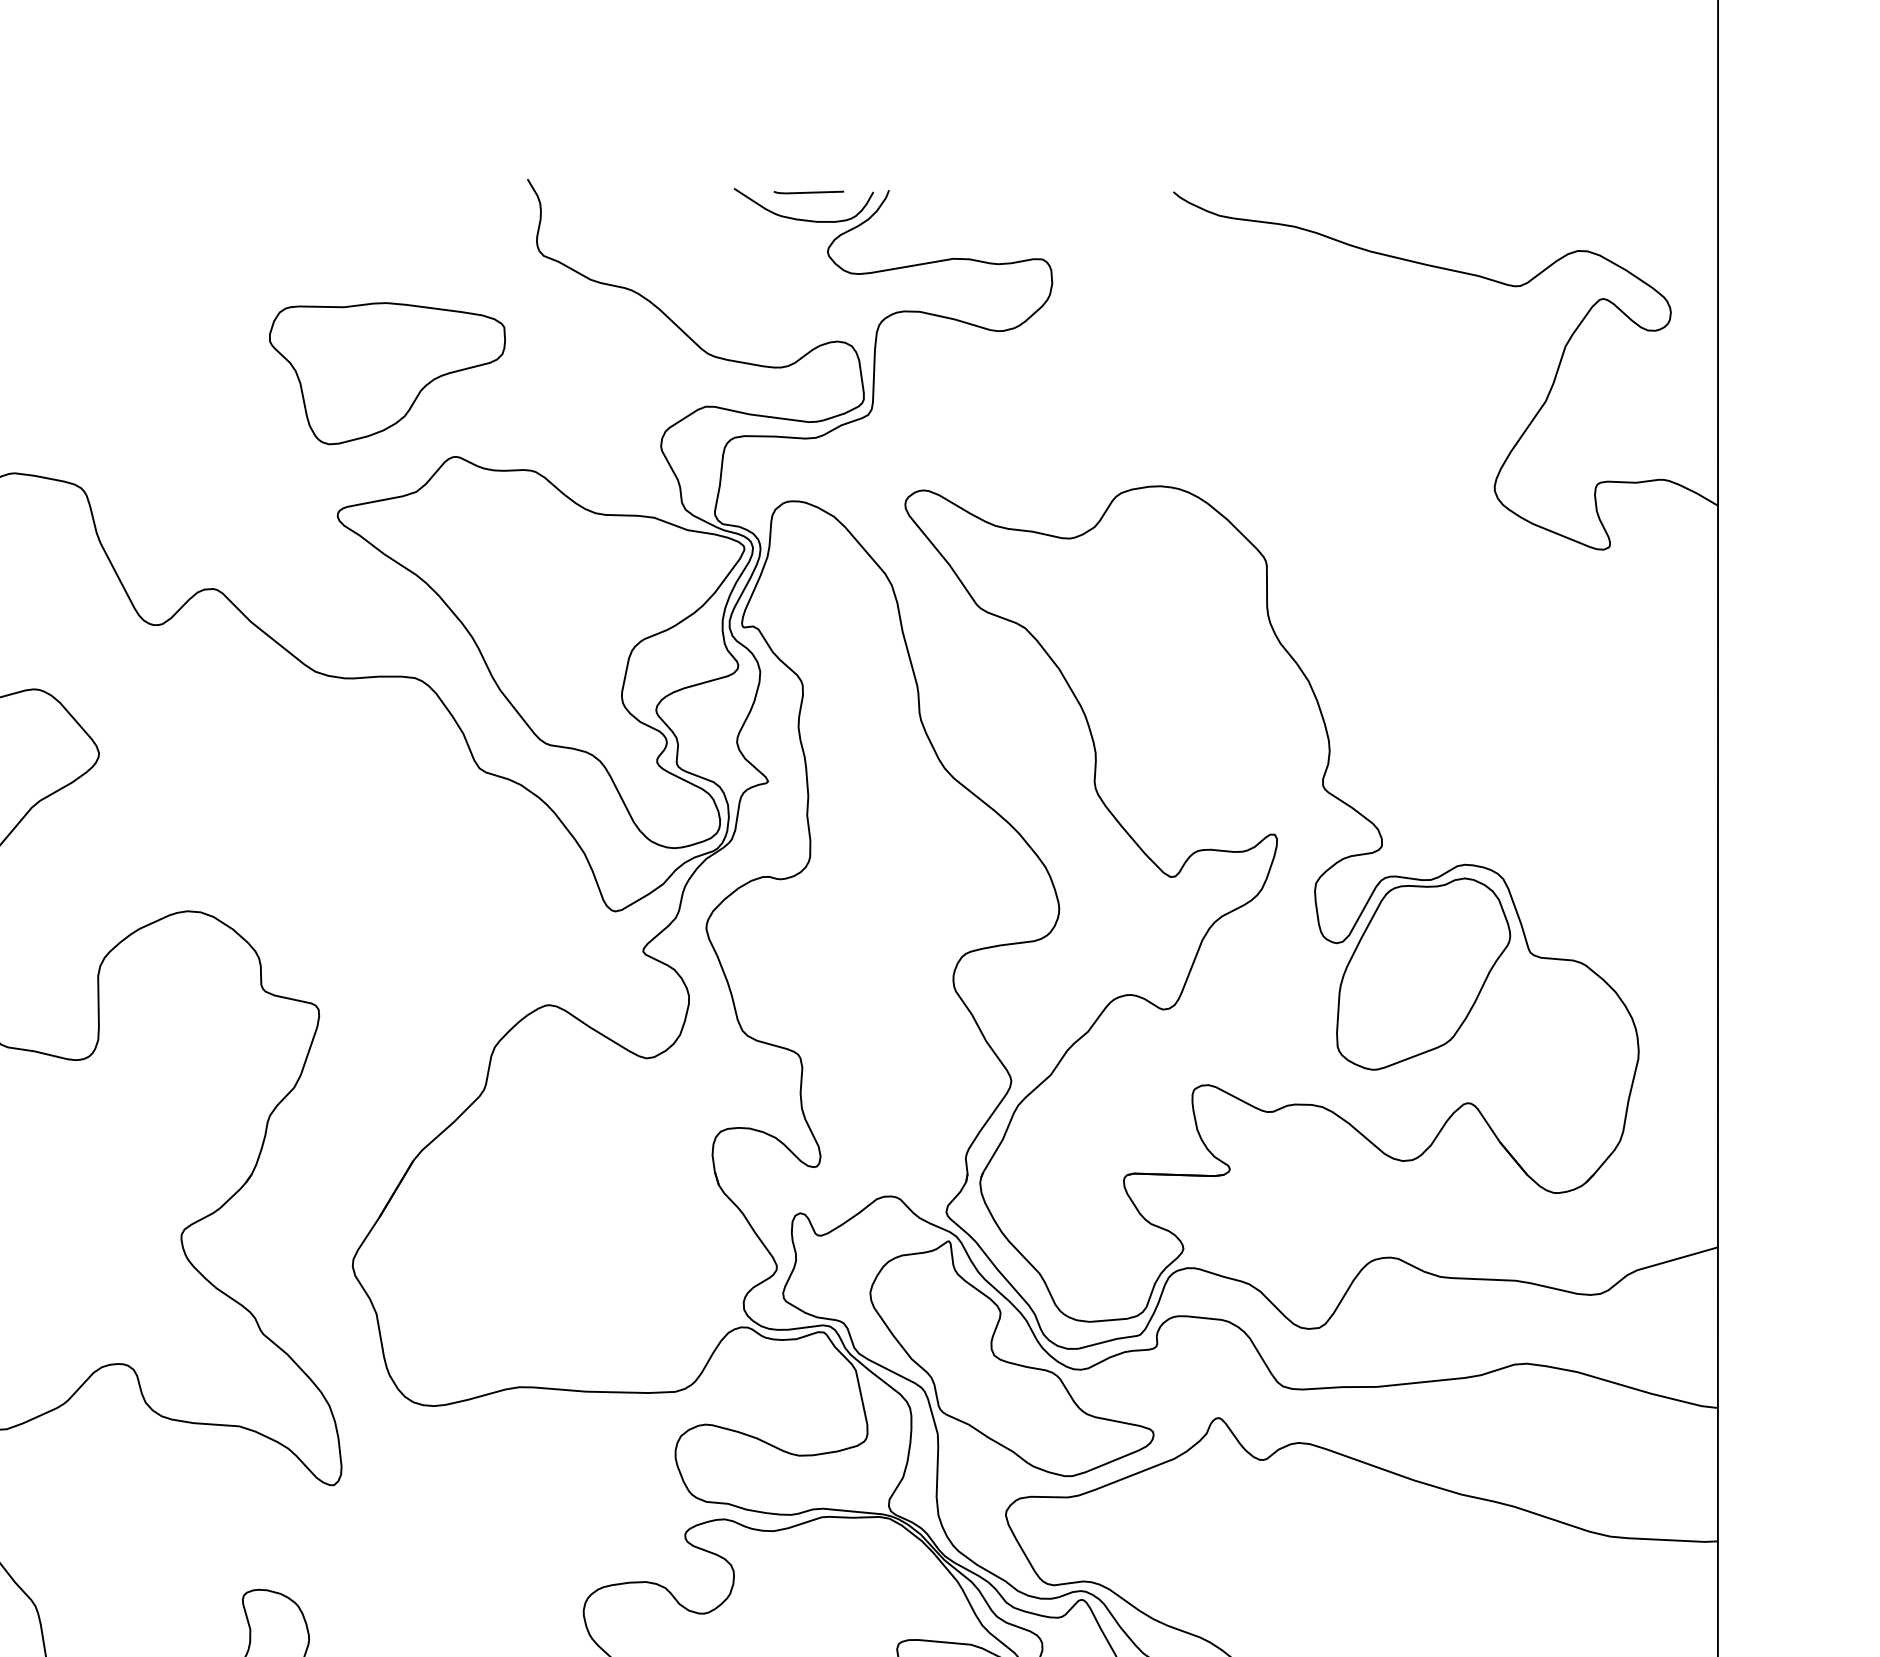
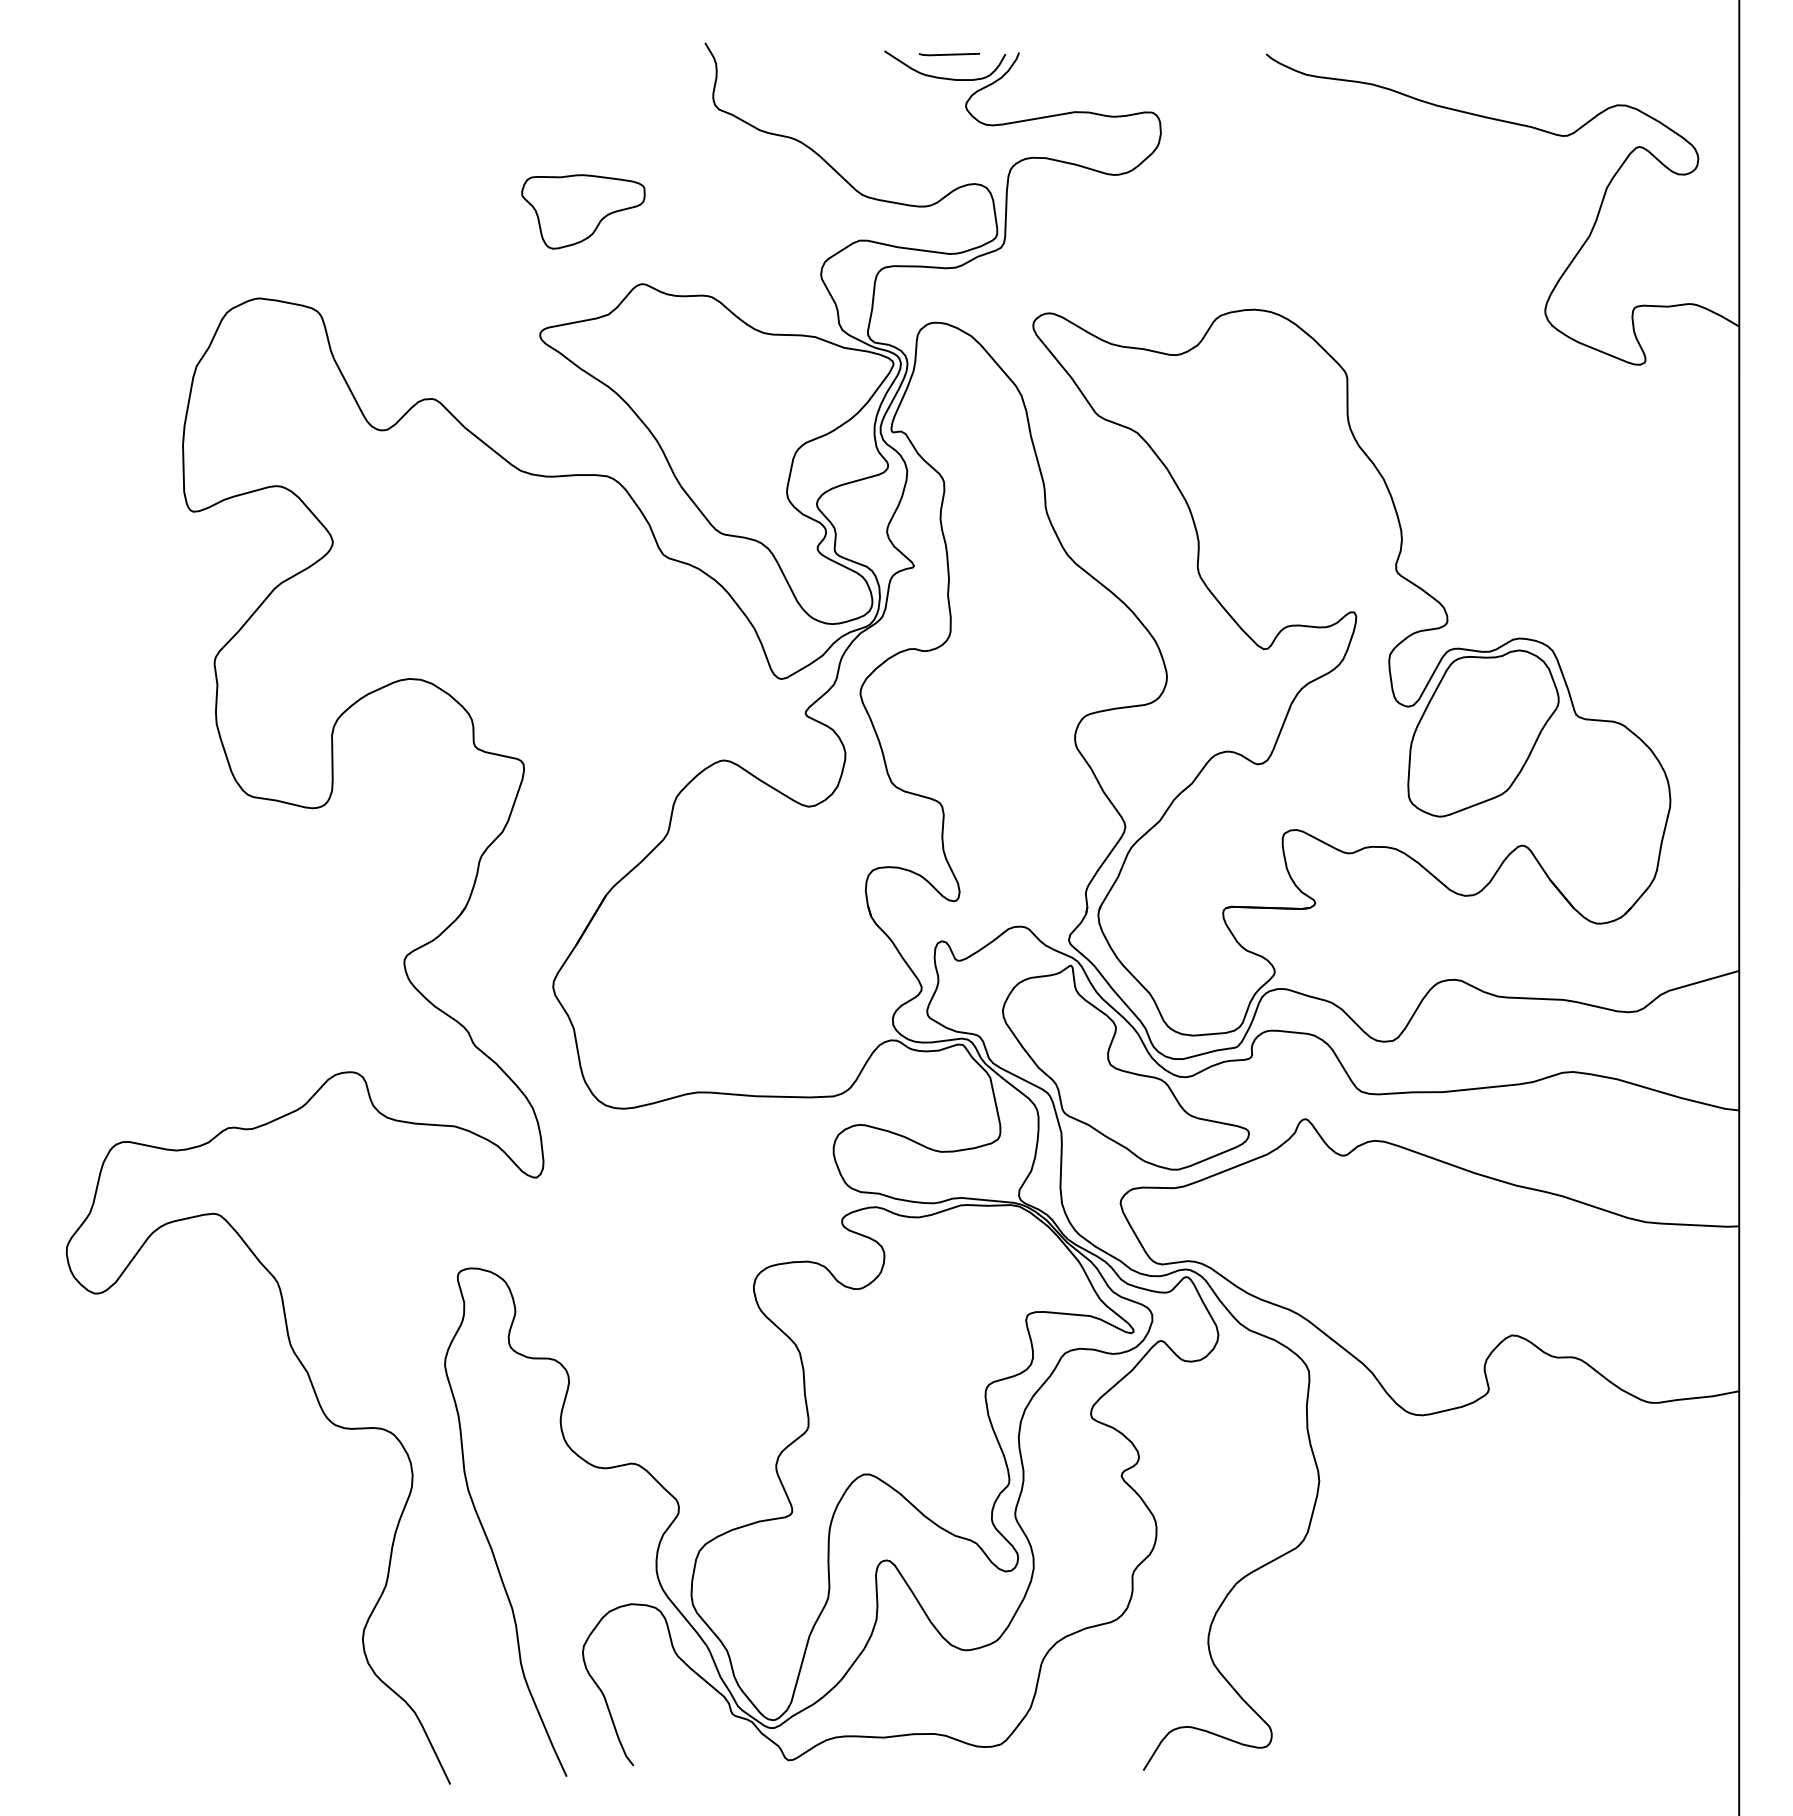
part: (387, 373) -> (583, 211), size x0.6

